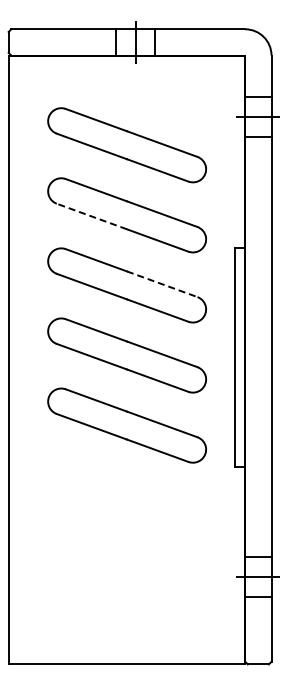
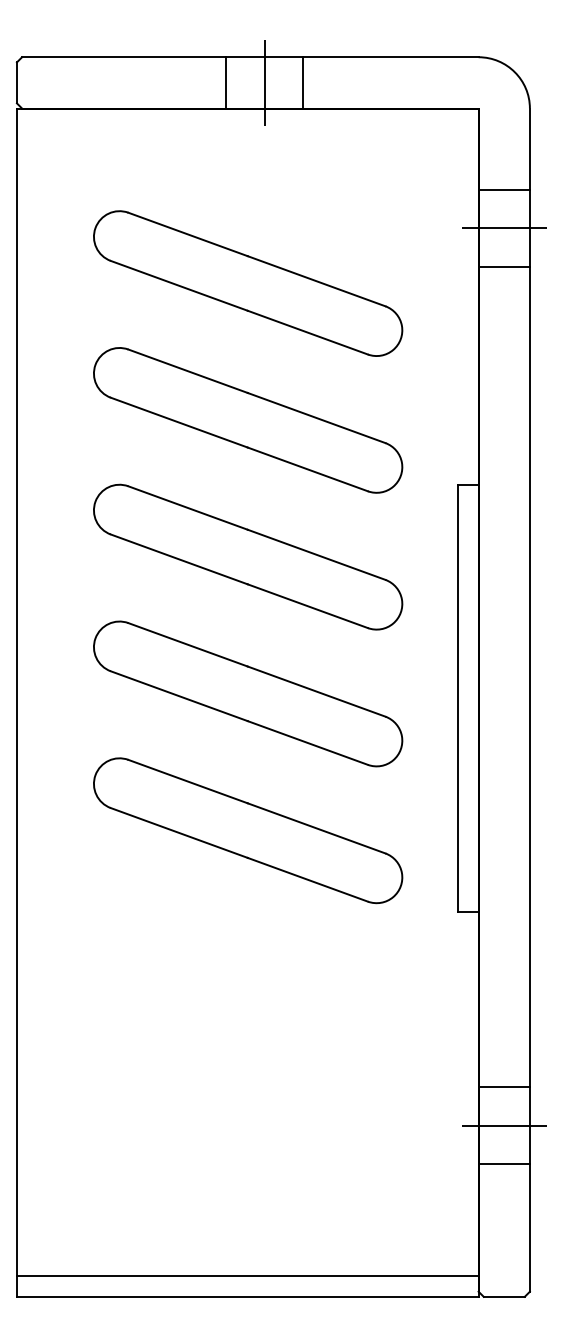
line: (91, 216) -> (178, 422), dashed -> solid
line: (162, 284) -> (317, 555), dashed -> solid
line: (126, 653) -> (246, 1275), added

